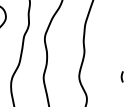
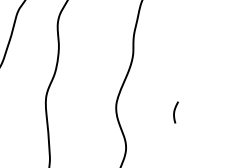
curve: (121, 76) -> (173, 111), moved

